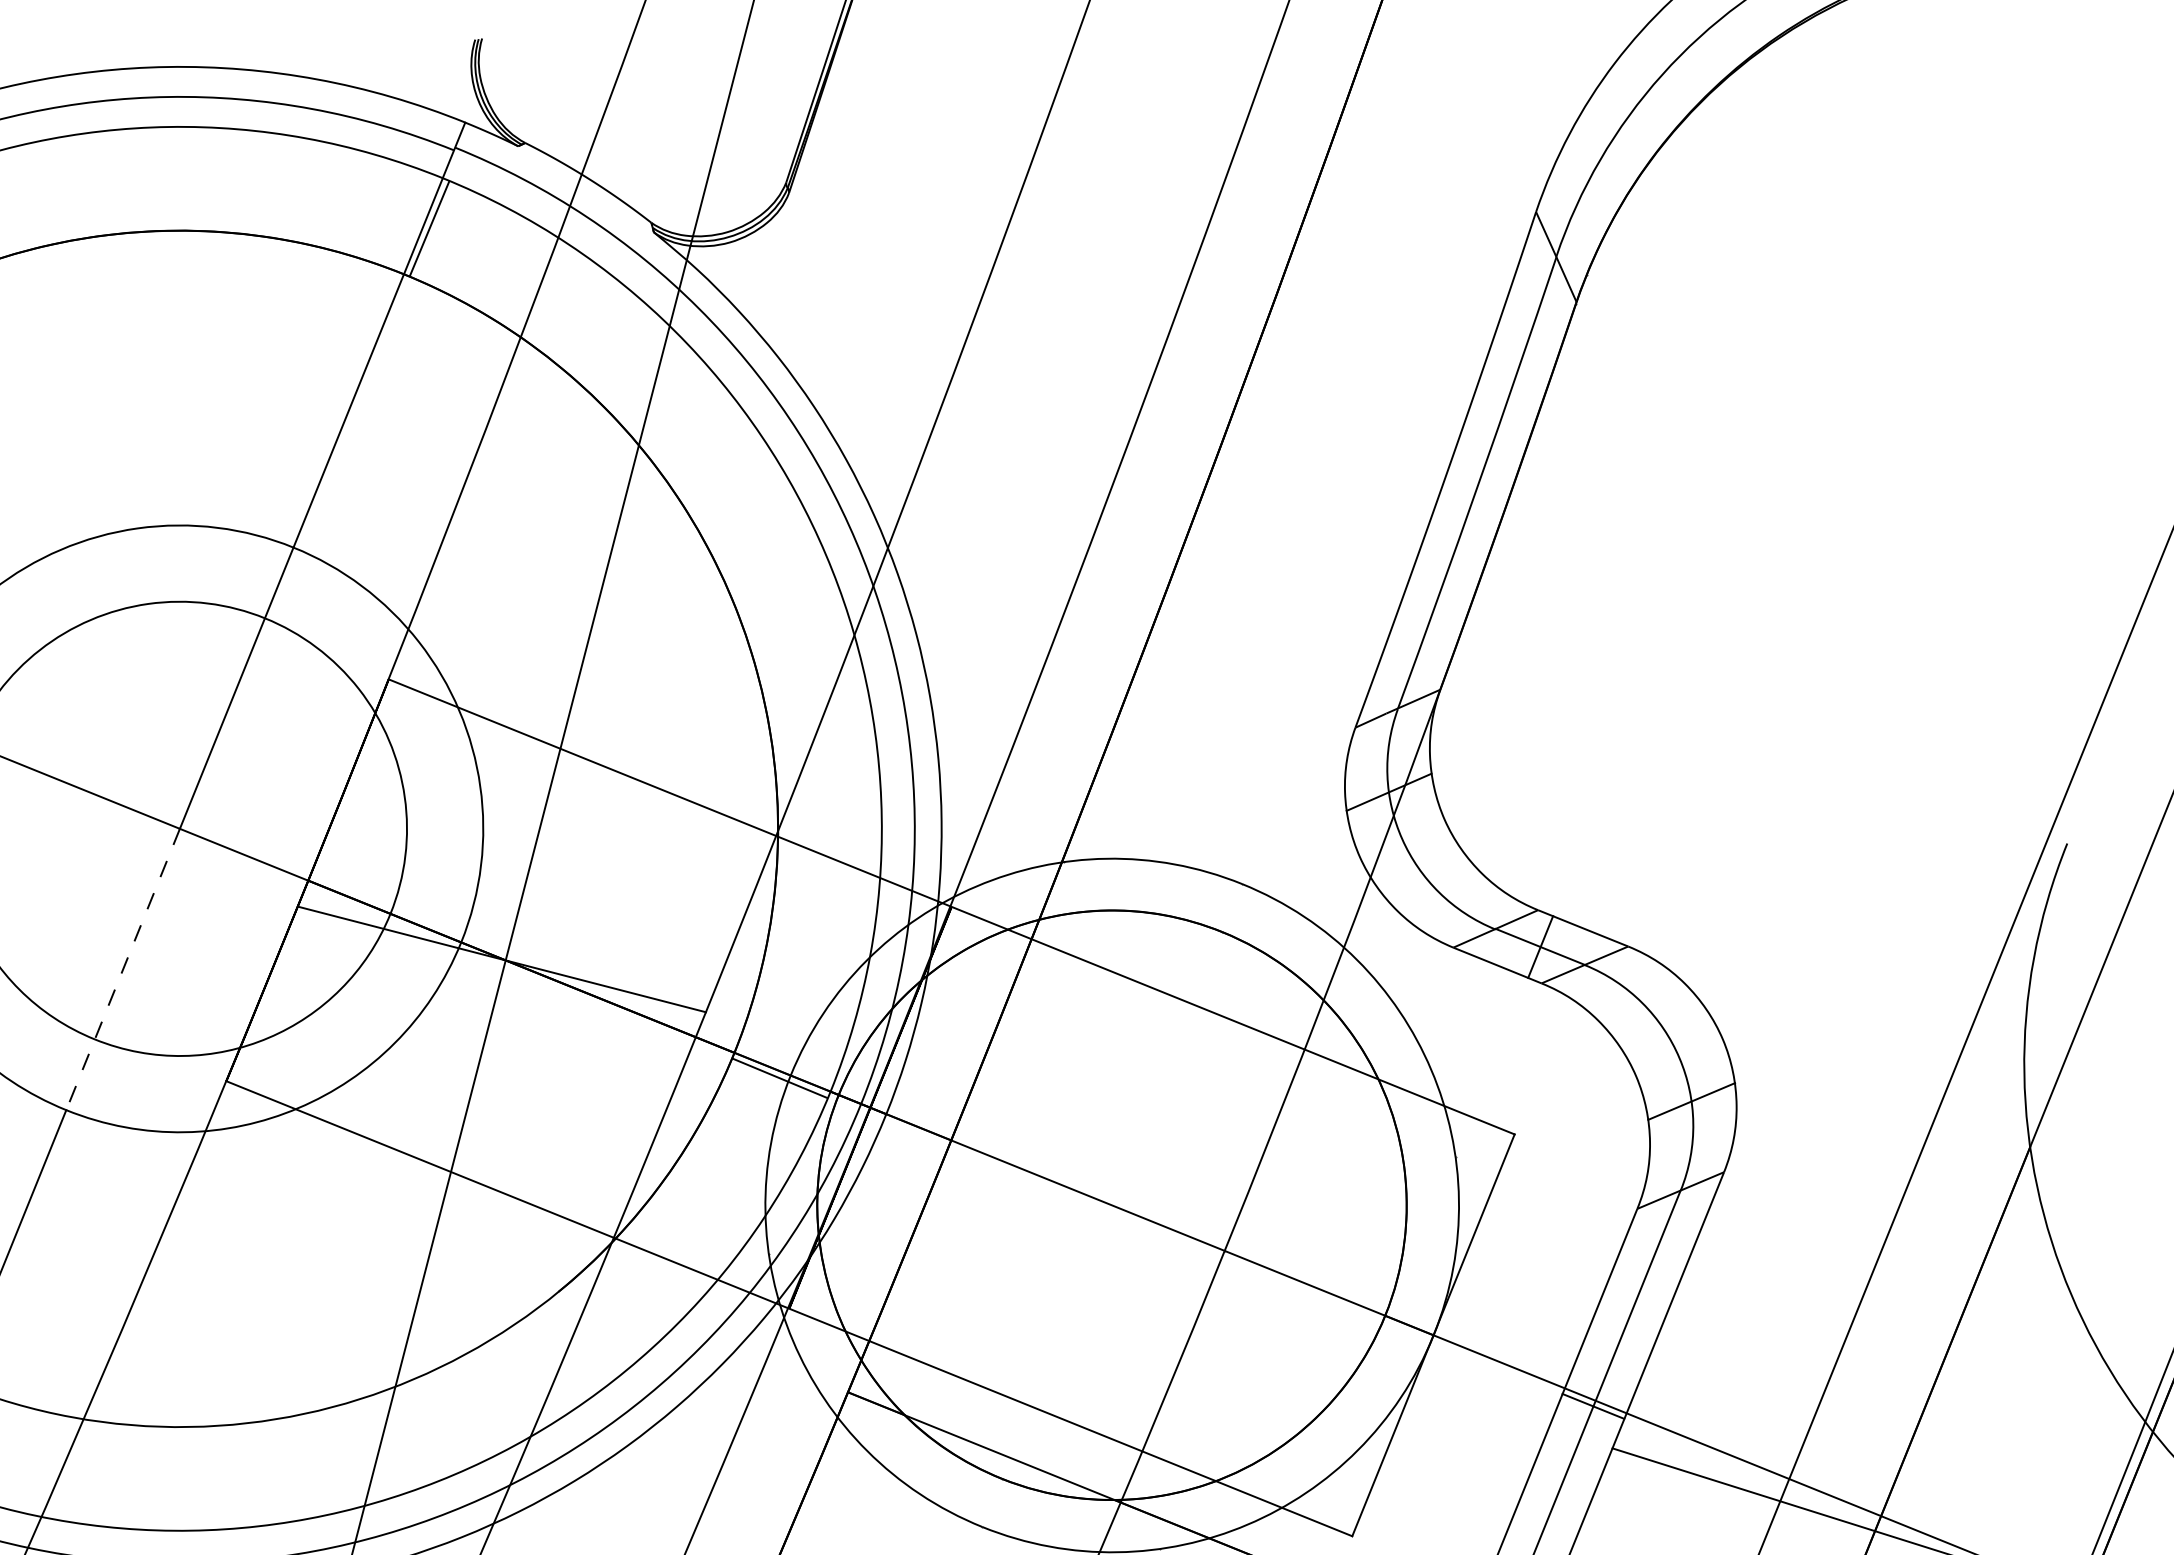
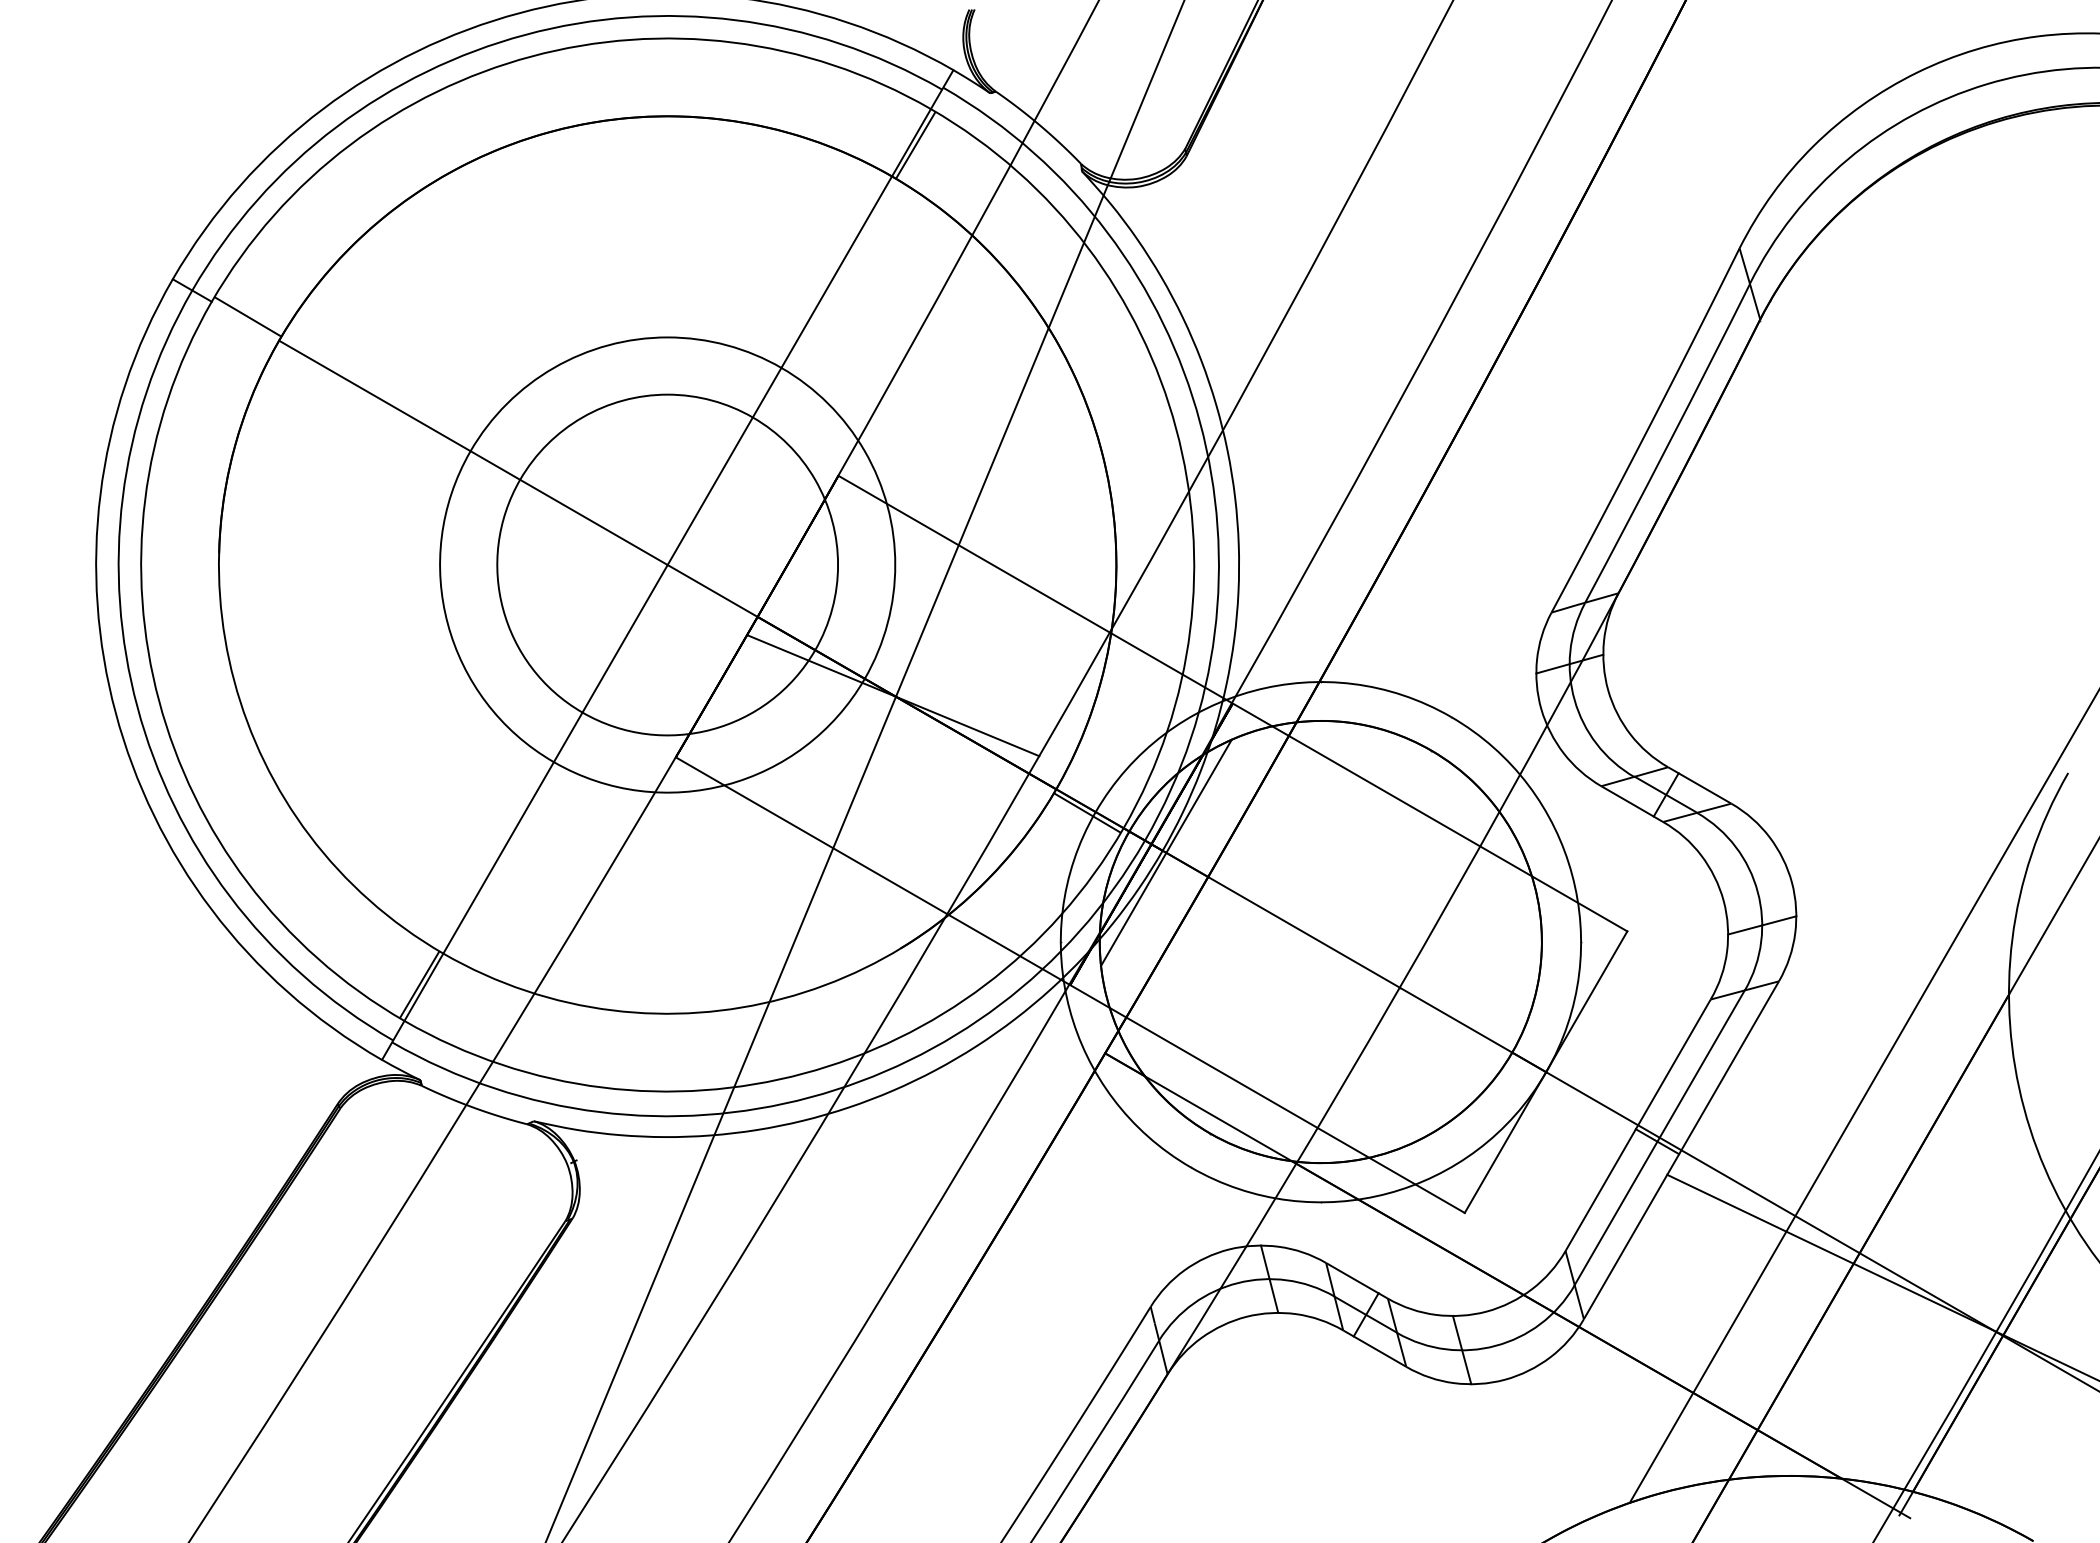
line: (122, 969) -> (610, 663), dashed -> solid
line: (891, 1115) -> (1166, 852), added

